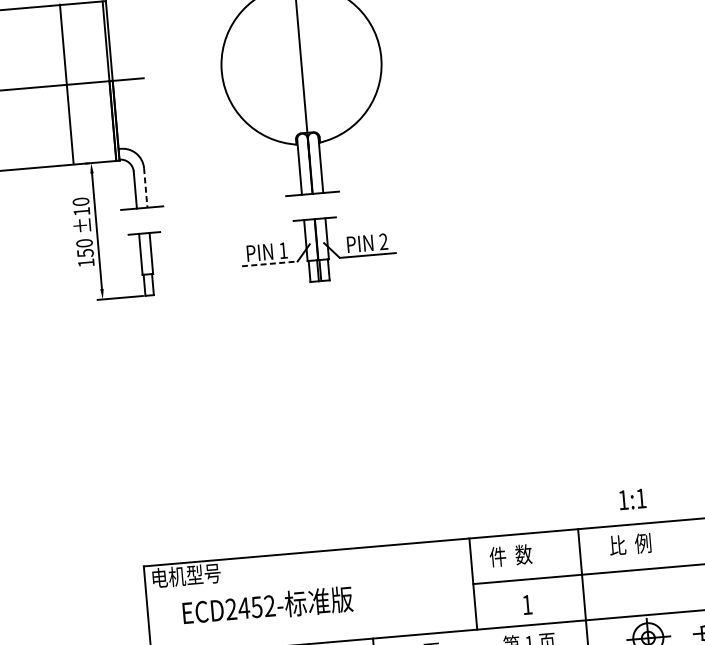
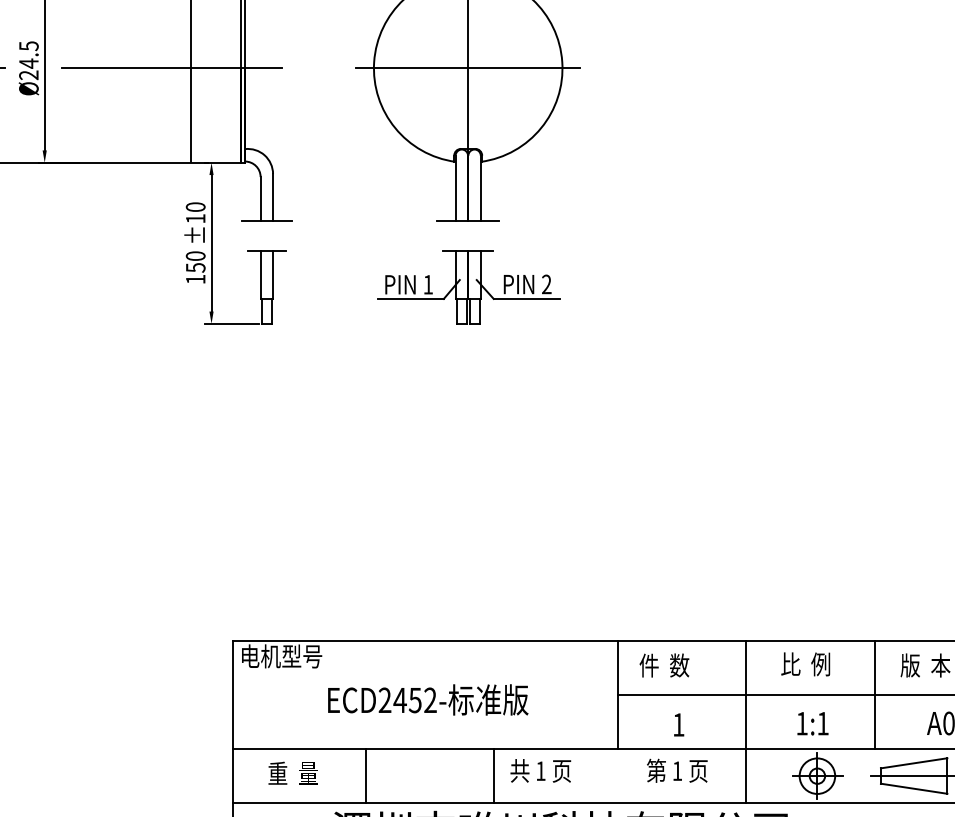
line: (300, 64) -> (467, 68), added
line: (146, 188) -> (273, 197), dashed -> solid
line: (269, 263) -> (410, 298), dashed -> solid
text: (632, 499) -> (812, 723), moved
line: (690, 564) -> (874, 694), added
text: (268, 605) -> (428, 699), moved

